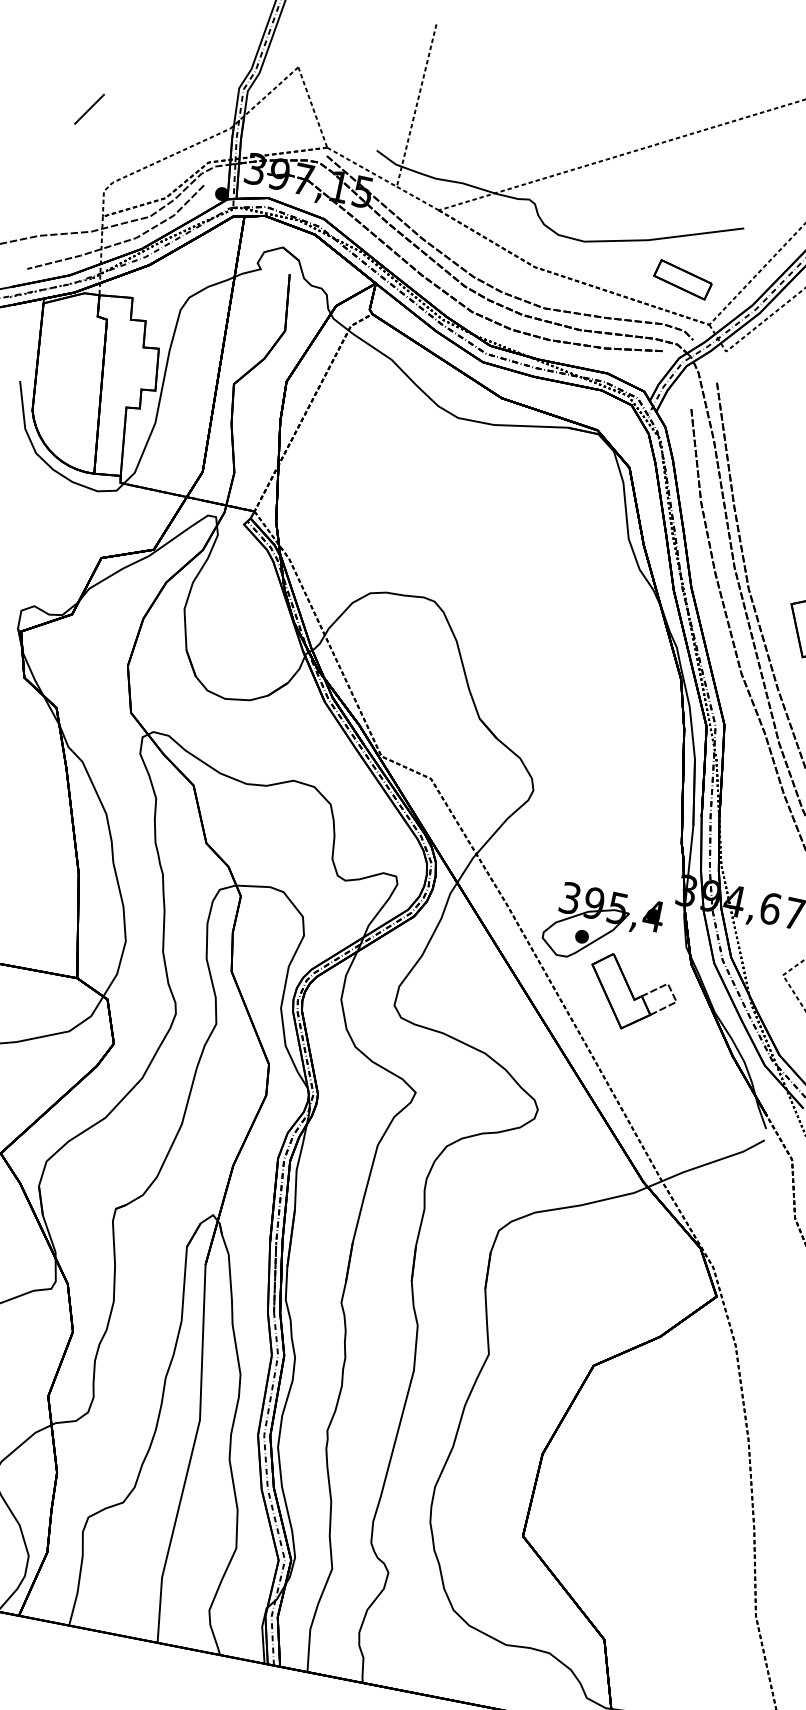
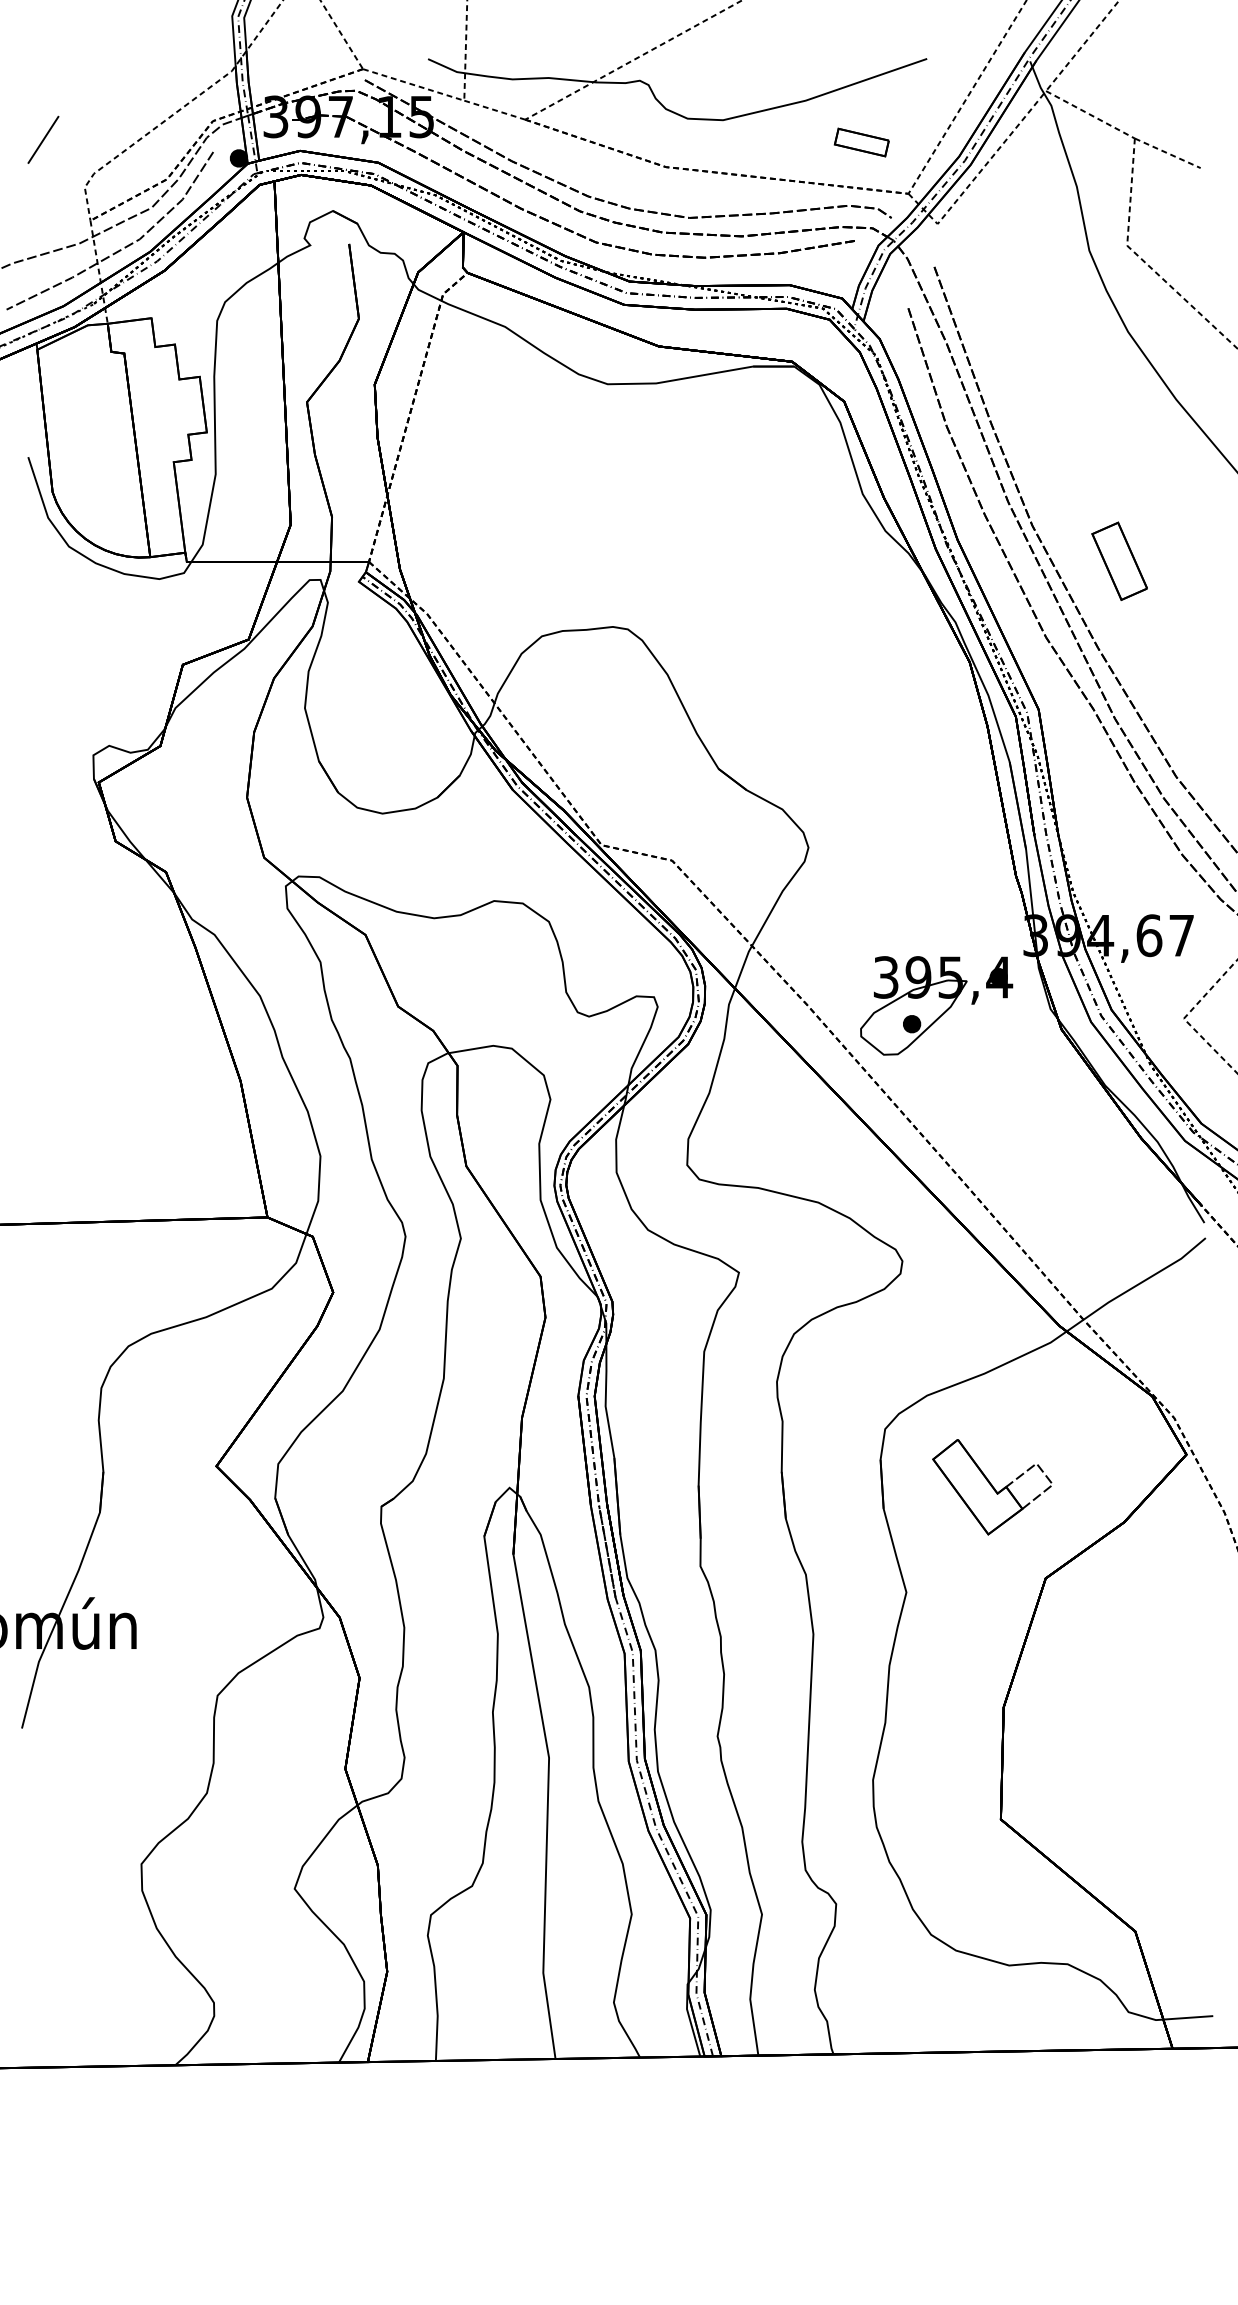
line: (89, 109) -> (43, 139), moved
part: (682, 279) -> (861, 142), size x0.7
part: (631, 994) -> (992, 1487), moved

